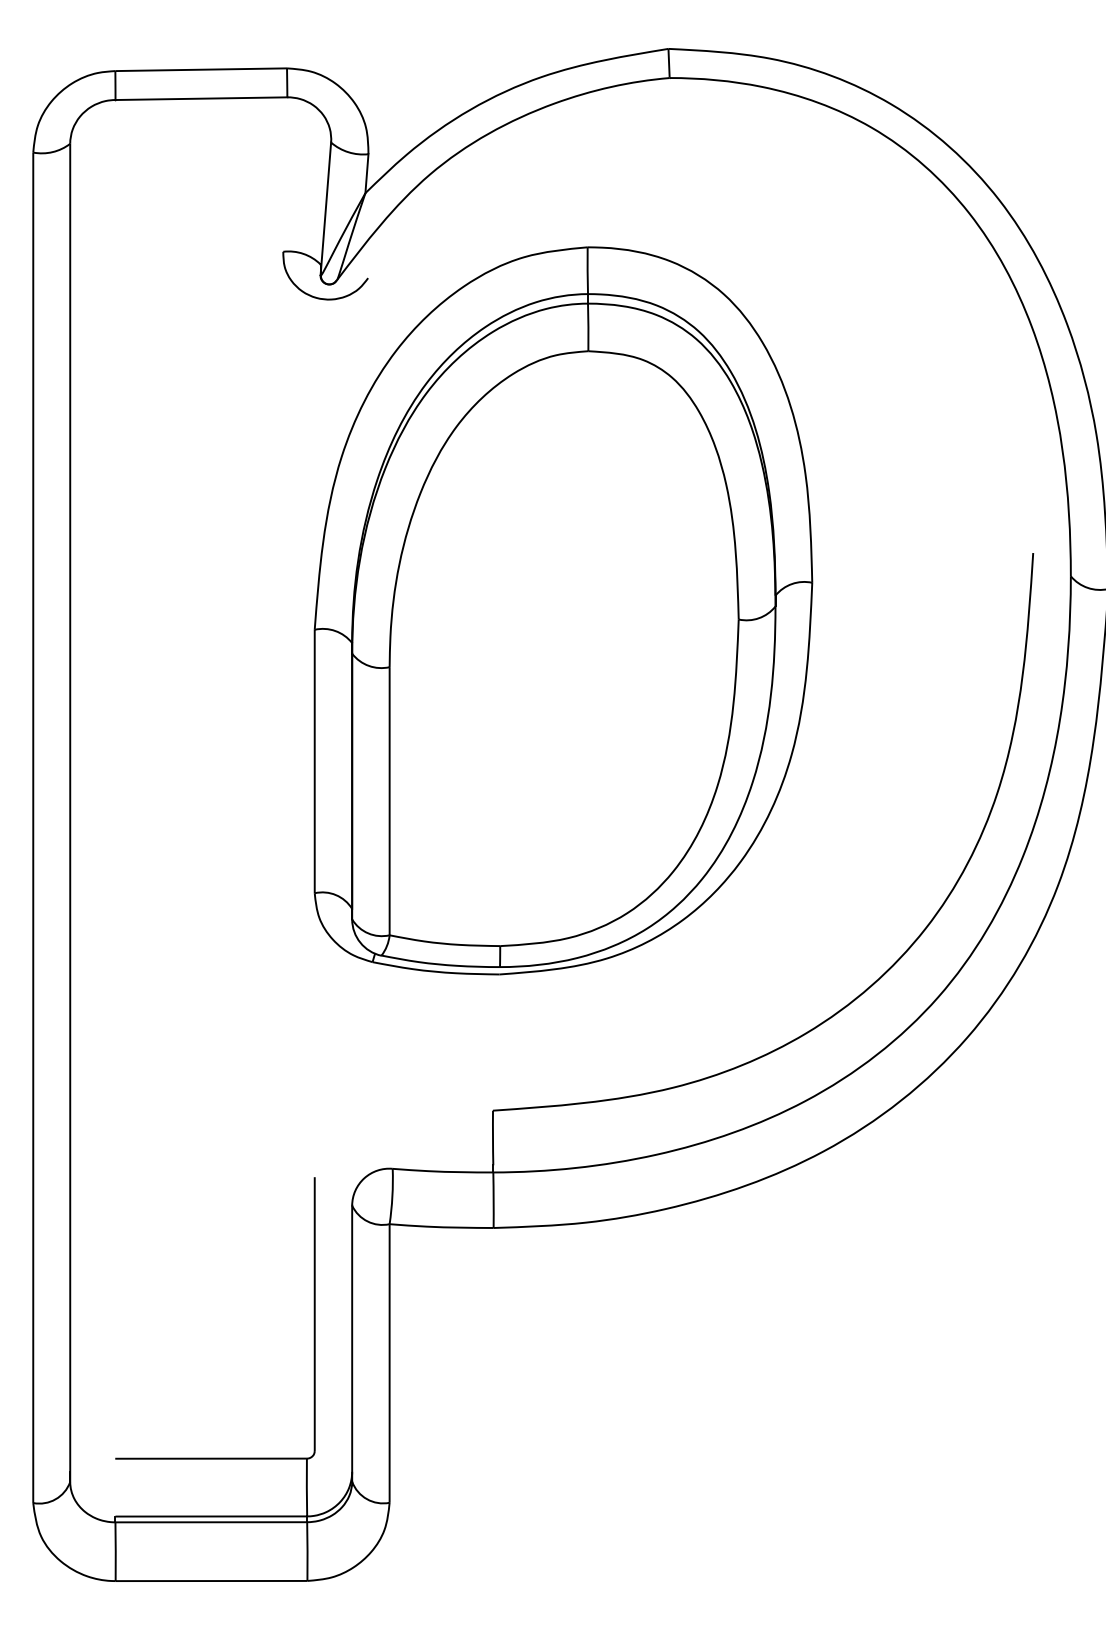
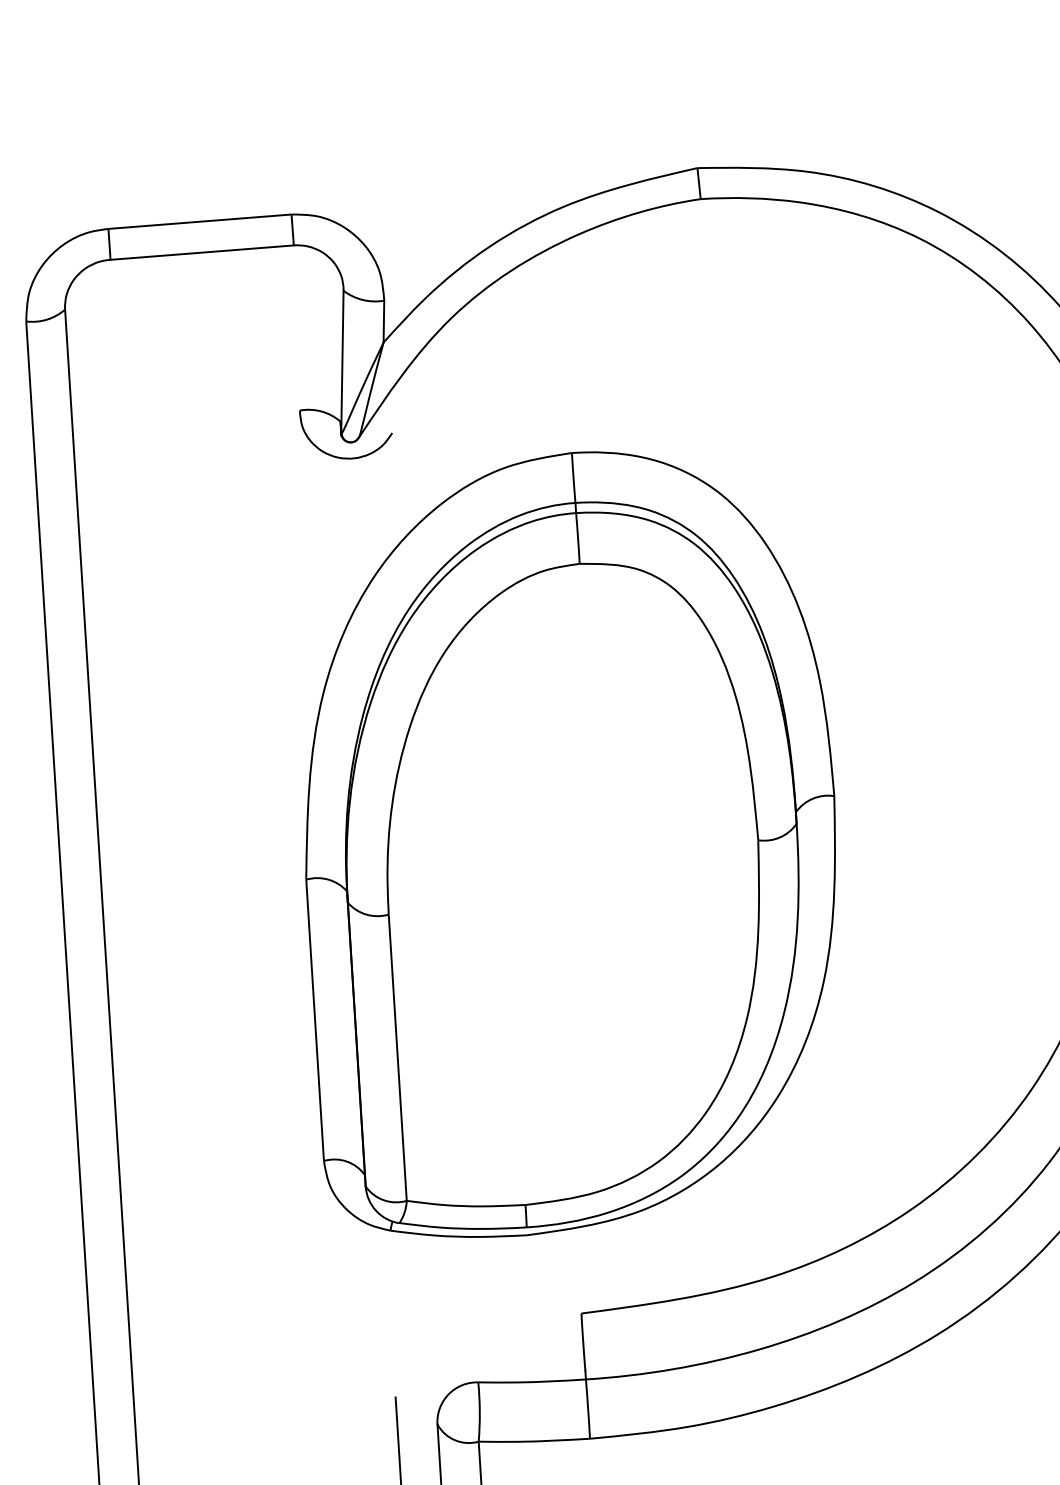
part: (563, 610) -> (570, 842), moved

